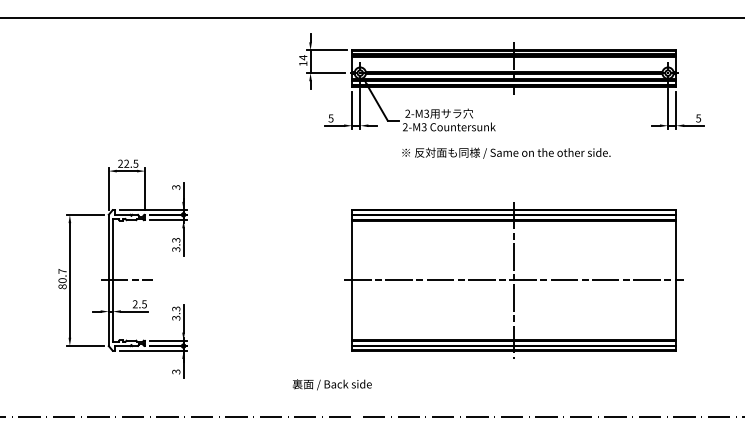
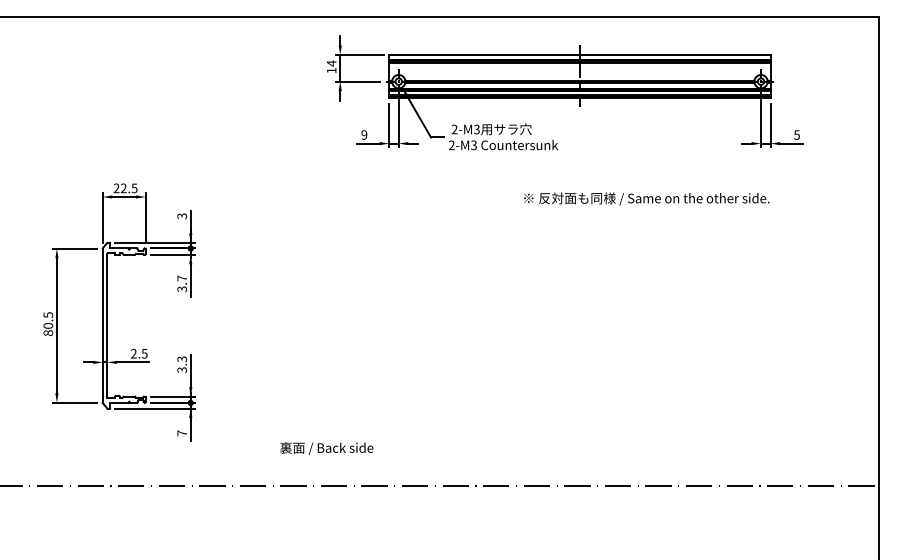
text: (331, 118) -> (364, 134), 5 -> 9
text: (506, 152) -> (646, 198), moved
text: (176, 240) -> (182, 278), 3.3 -> 3.7
text: (62, 270) -> (48, 314), 80.7 -> 80.5
line: (127, 280) -> (124, 325), removed
part: (513, 280) -> (579, 325), removed
text: (176, 372) -> (182, 433), 3 -> 7
text: (332, 384) -> (326, 448), moved

